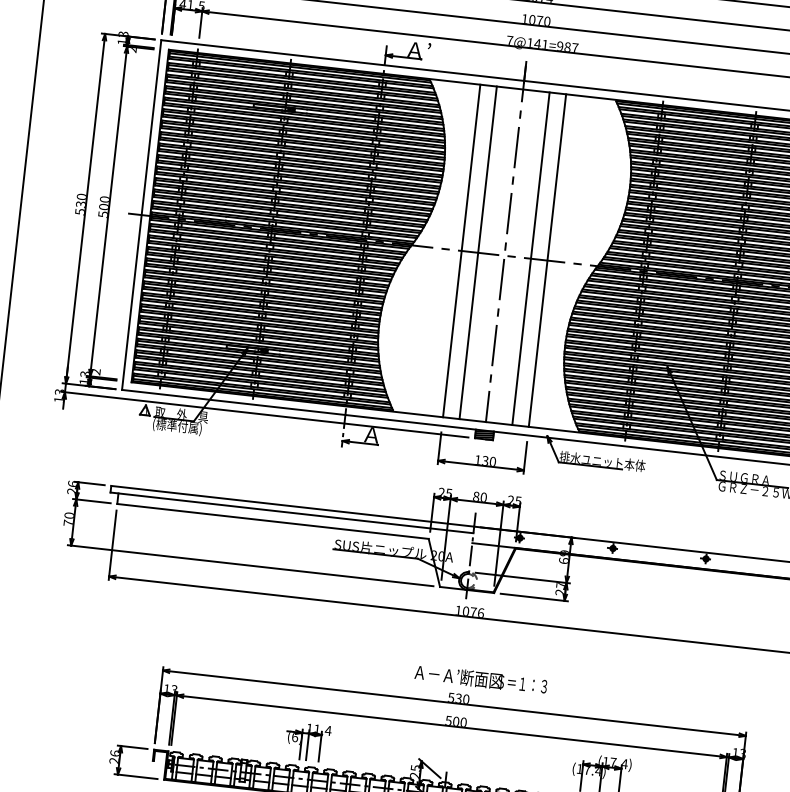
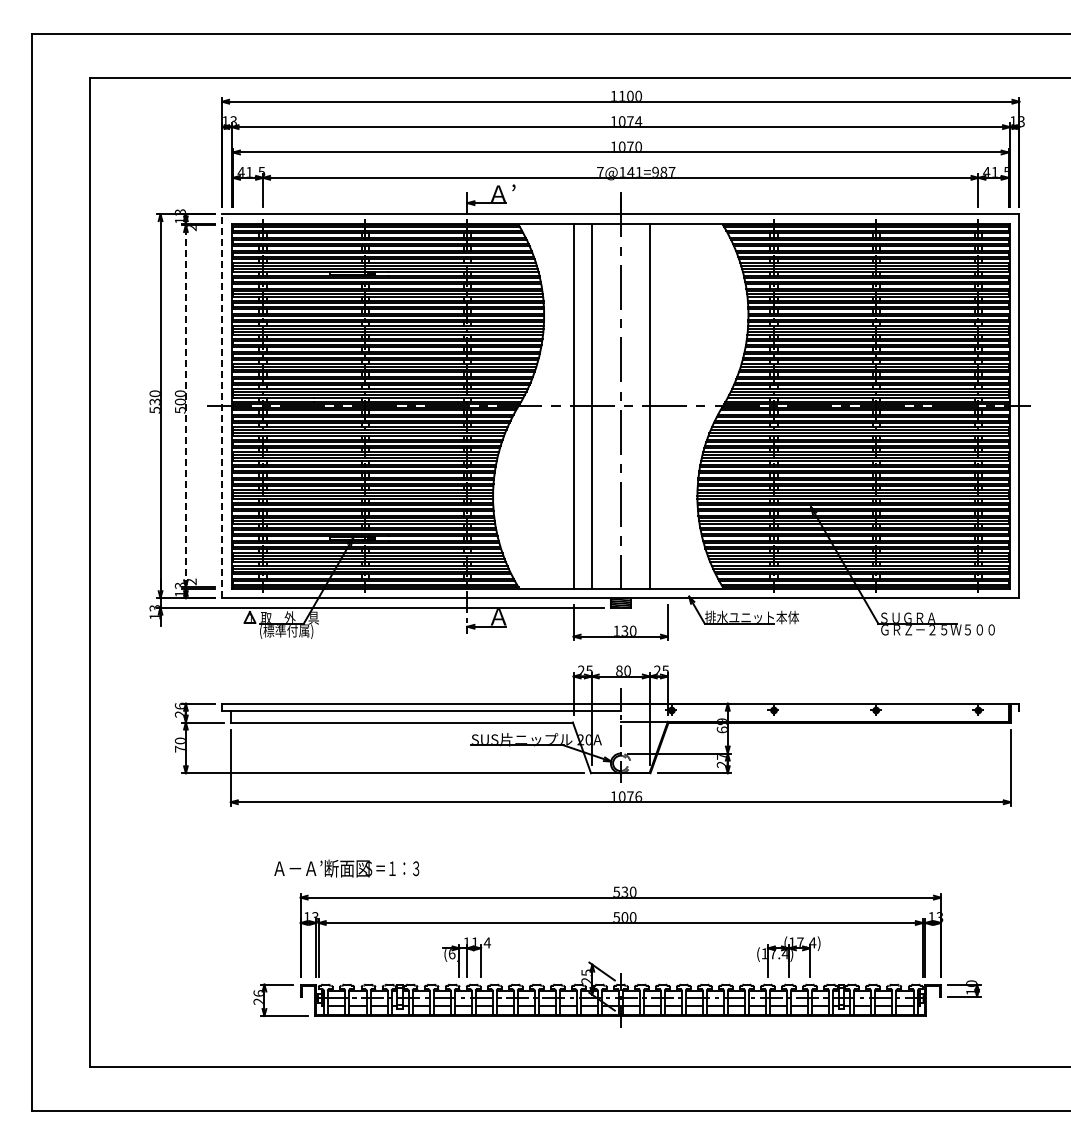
line: (108, 210) -> (185, 405), solid -> dashed
line: (142, 214) -> (222, 405), solid -> dashed
line: (547, 259) -> (667, 405), removed
text: (480, 679) -> (346, 868), moved

